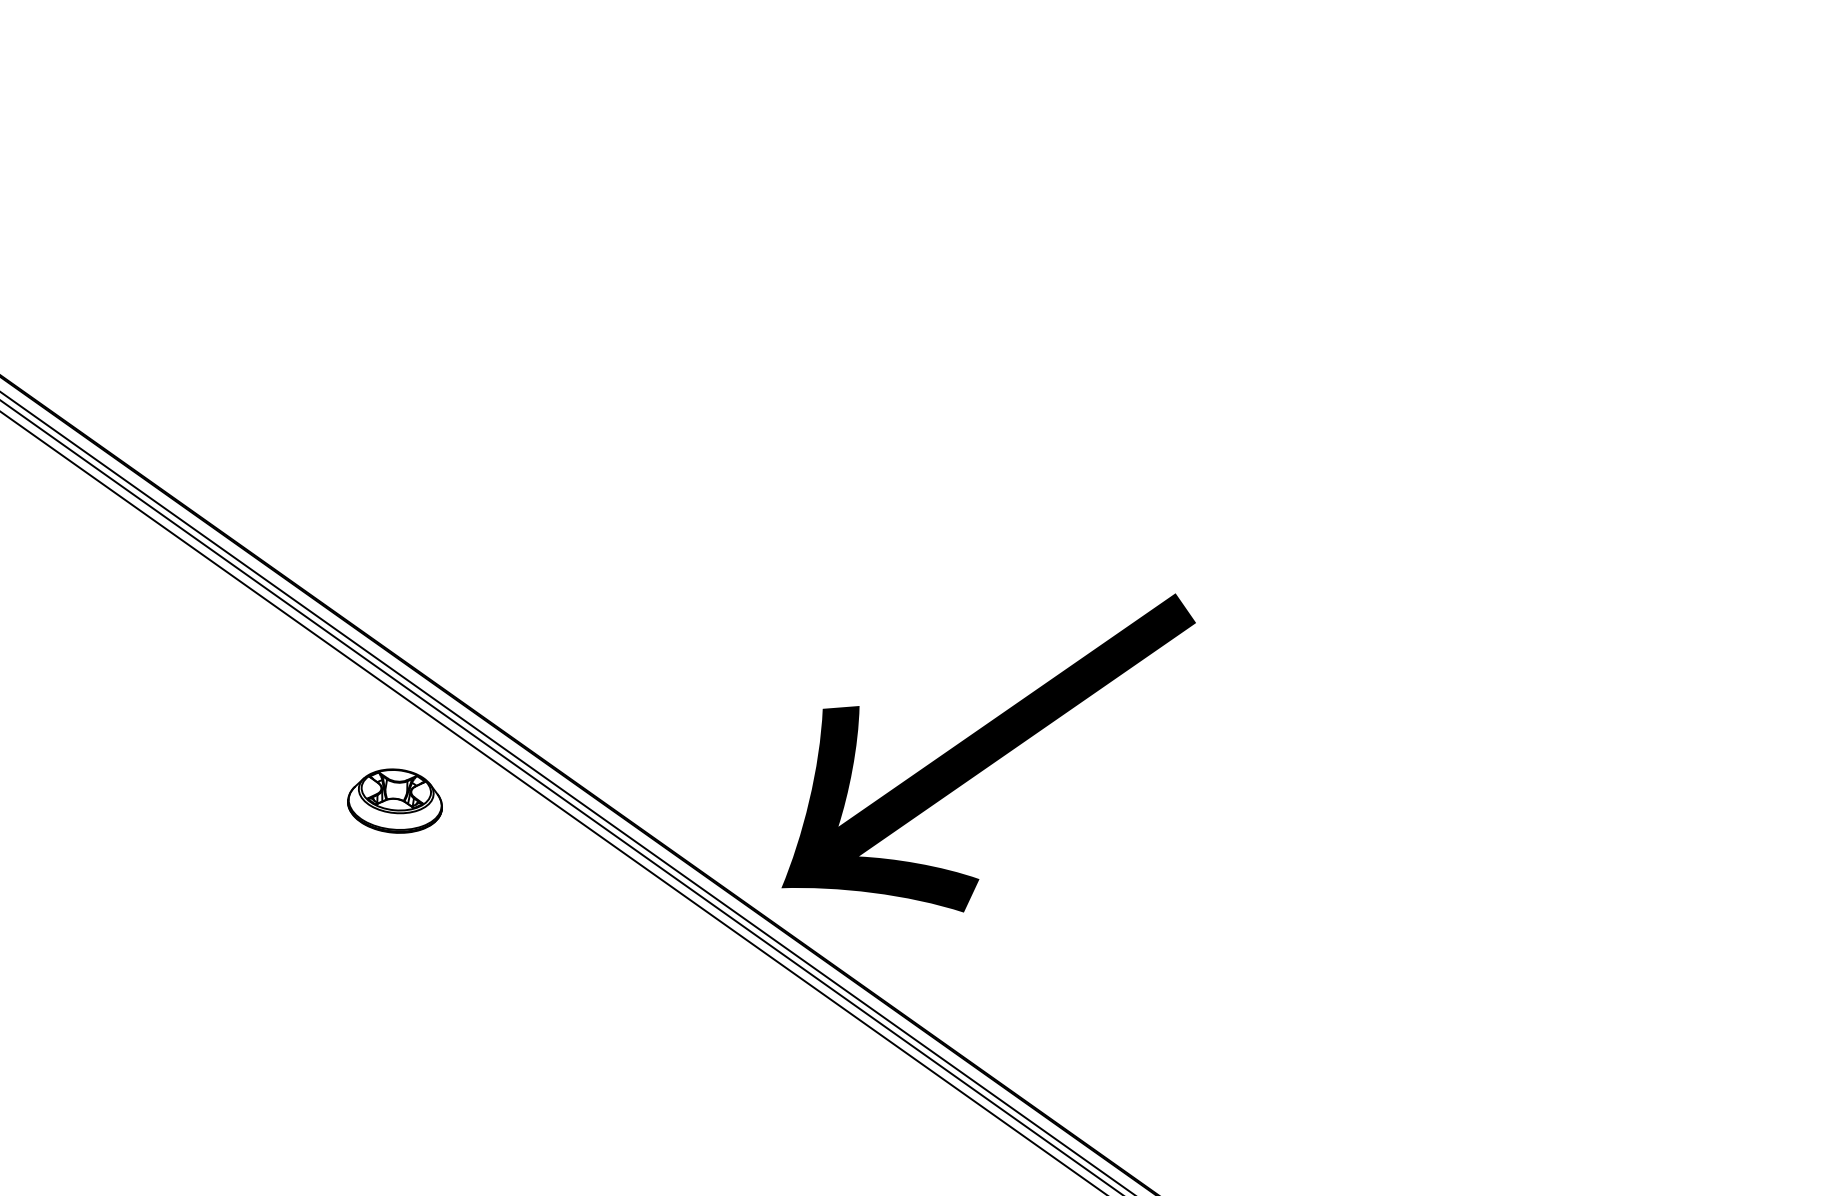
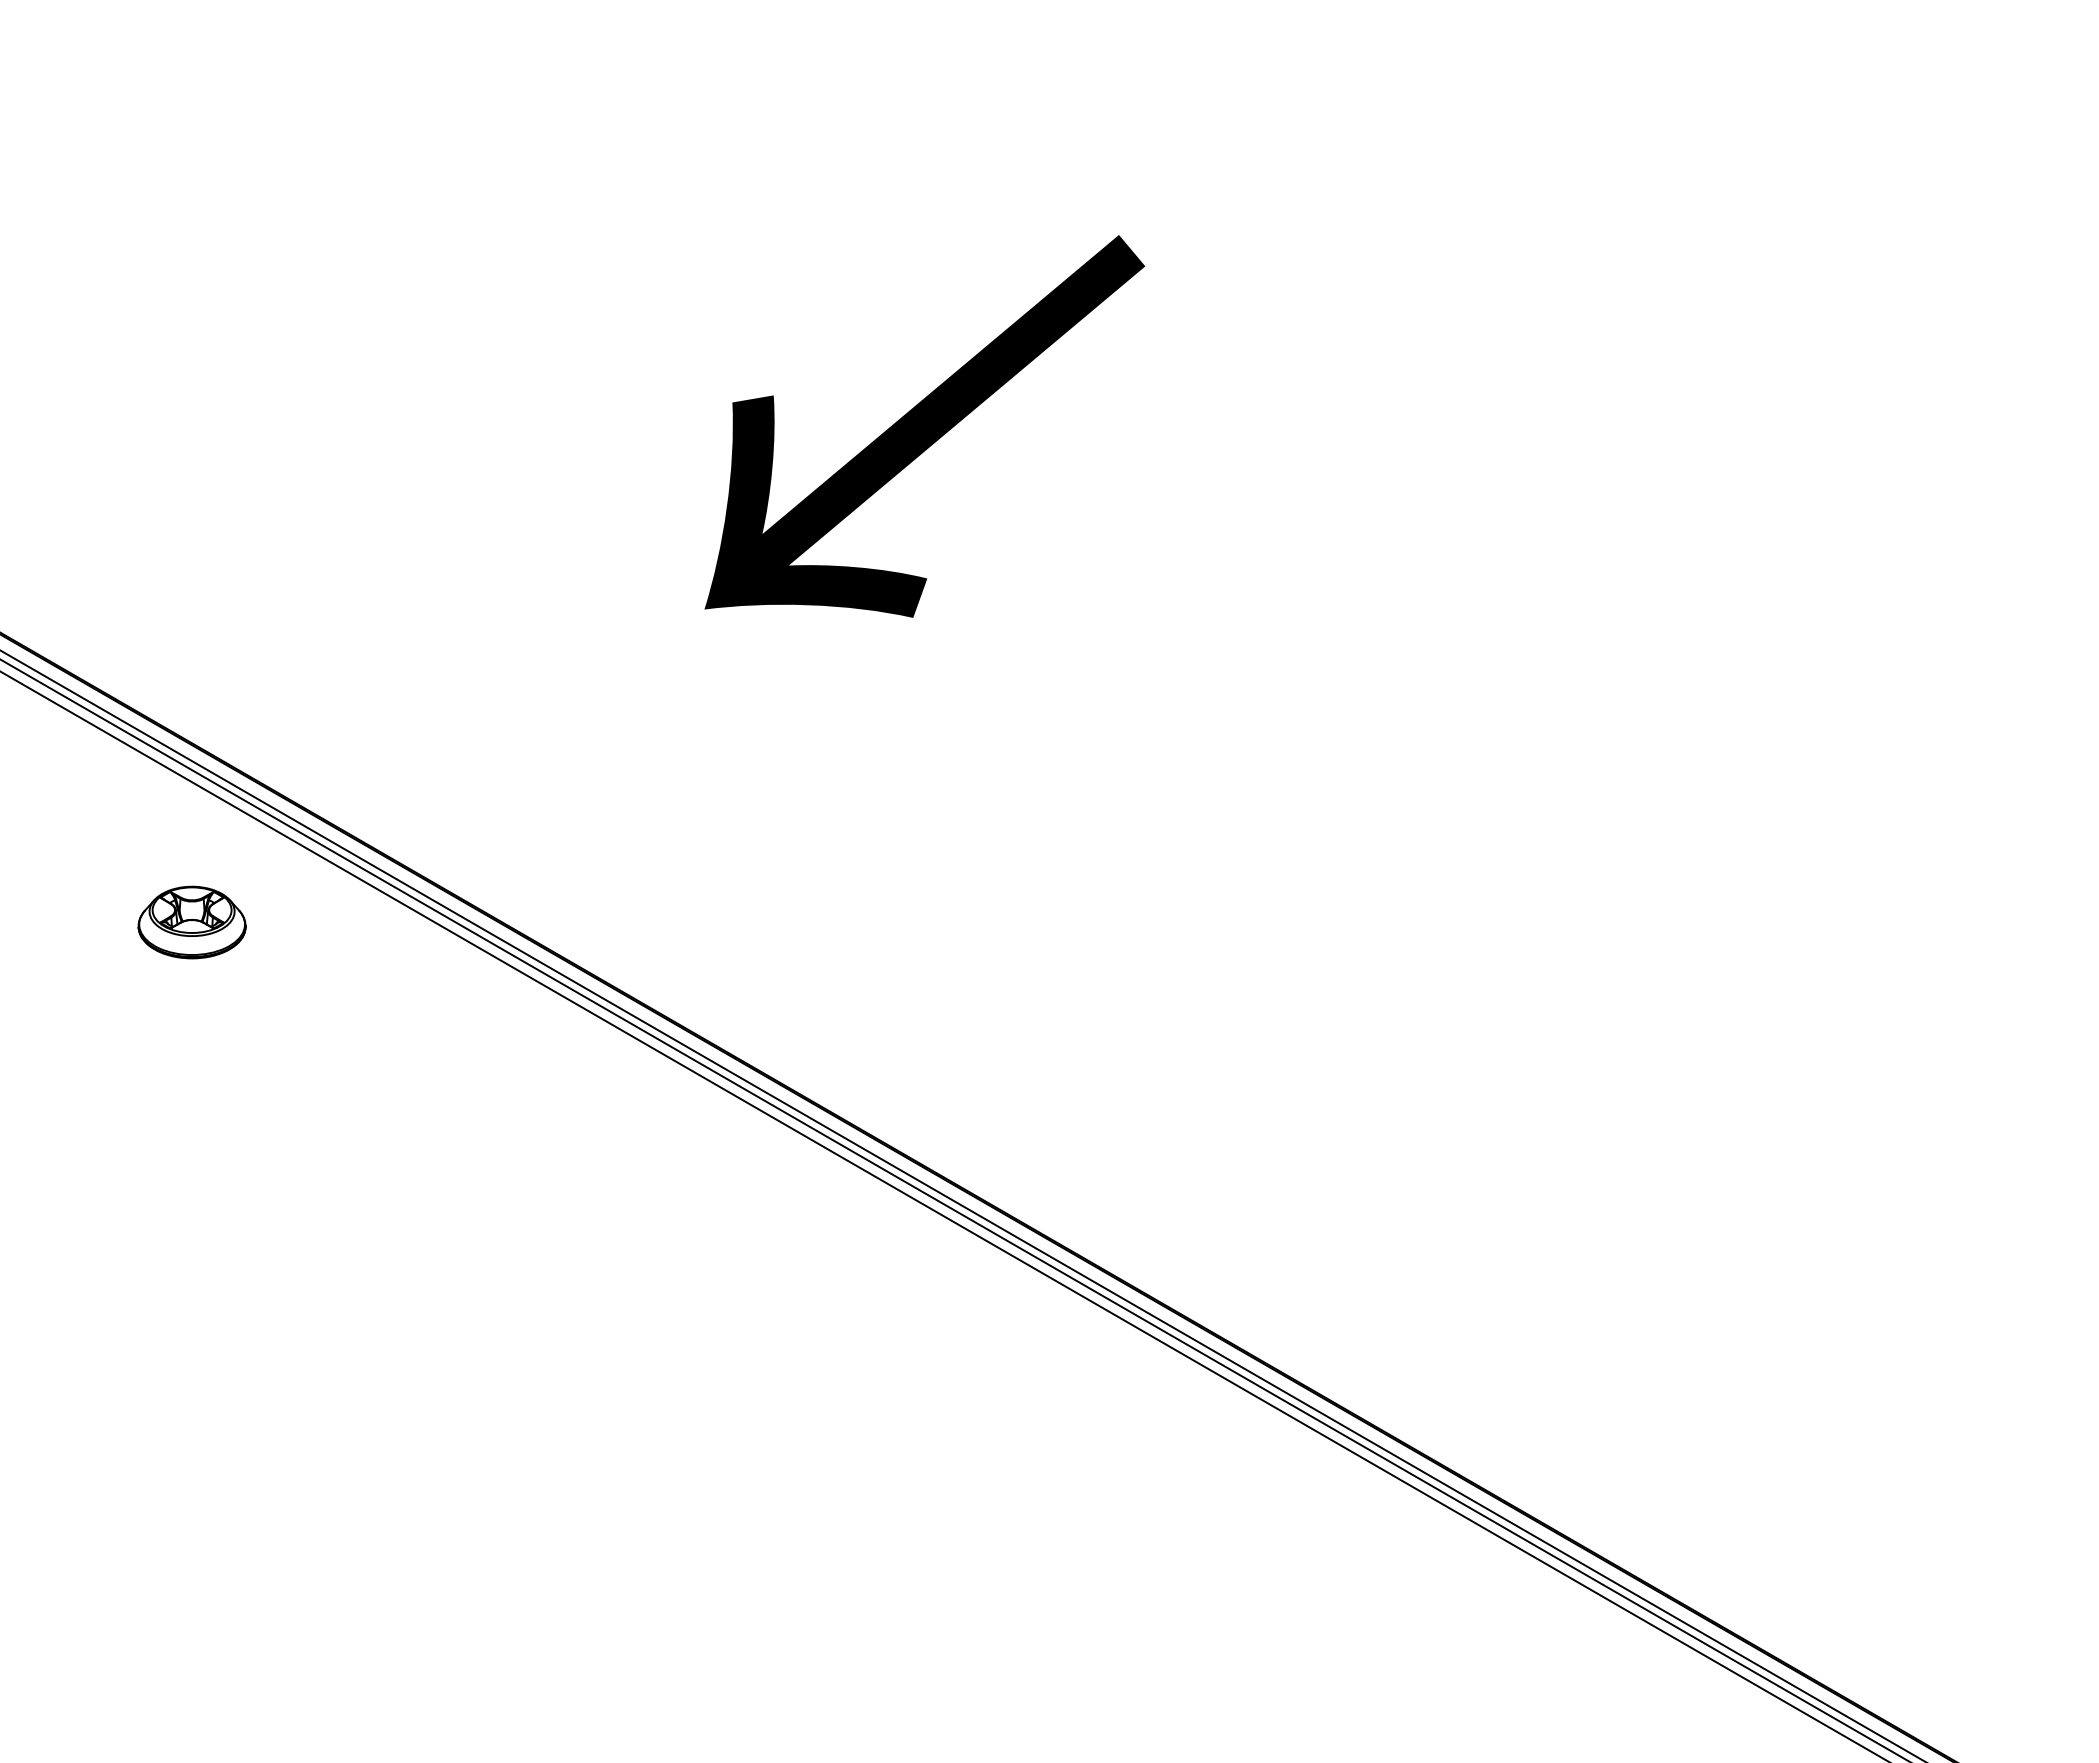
text: (989, 745) -> (924, 426), moved
part: (394, 801) -> (191, 922), moved

